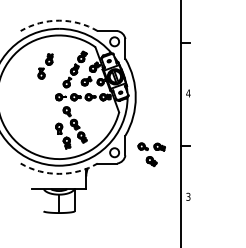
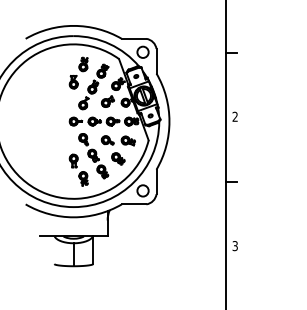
arc: (58, 20) -> (73, 25), dashed -> solid
part: (45, 65) -> (78, 72), moved
text: (188, 93) -> (235, 116), 4 -> 2
part: (151, 154) -> (117, 150), moved
arc: (58, 174) -> (73, 217), dashed -> solid

